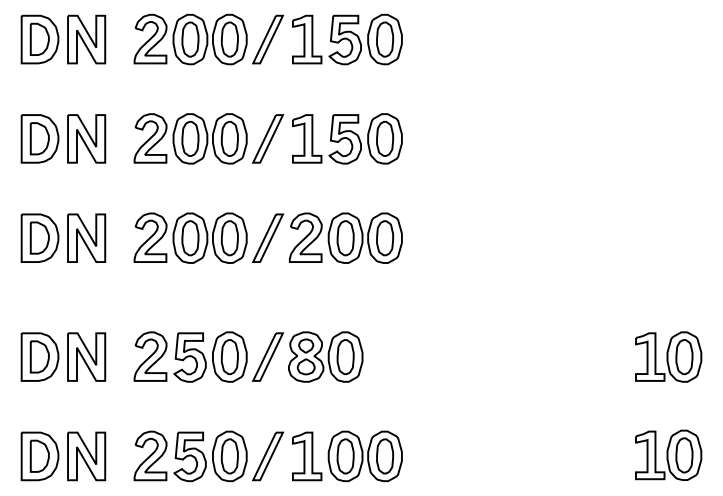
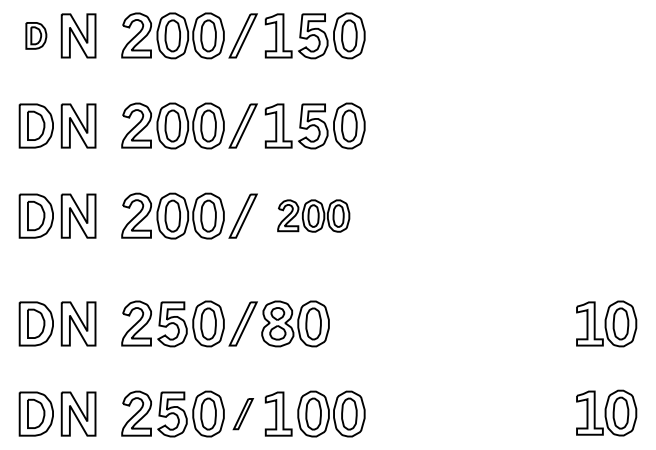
part: (39, 39) -> (35, 35), size x0.6
part: (345, 237) -> (313, 215), size x0.7
part: (268, 456) -> (243, 414), size x0.7

